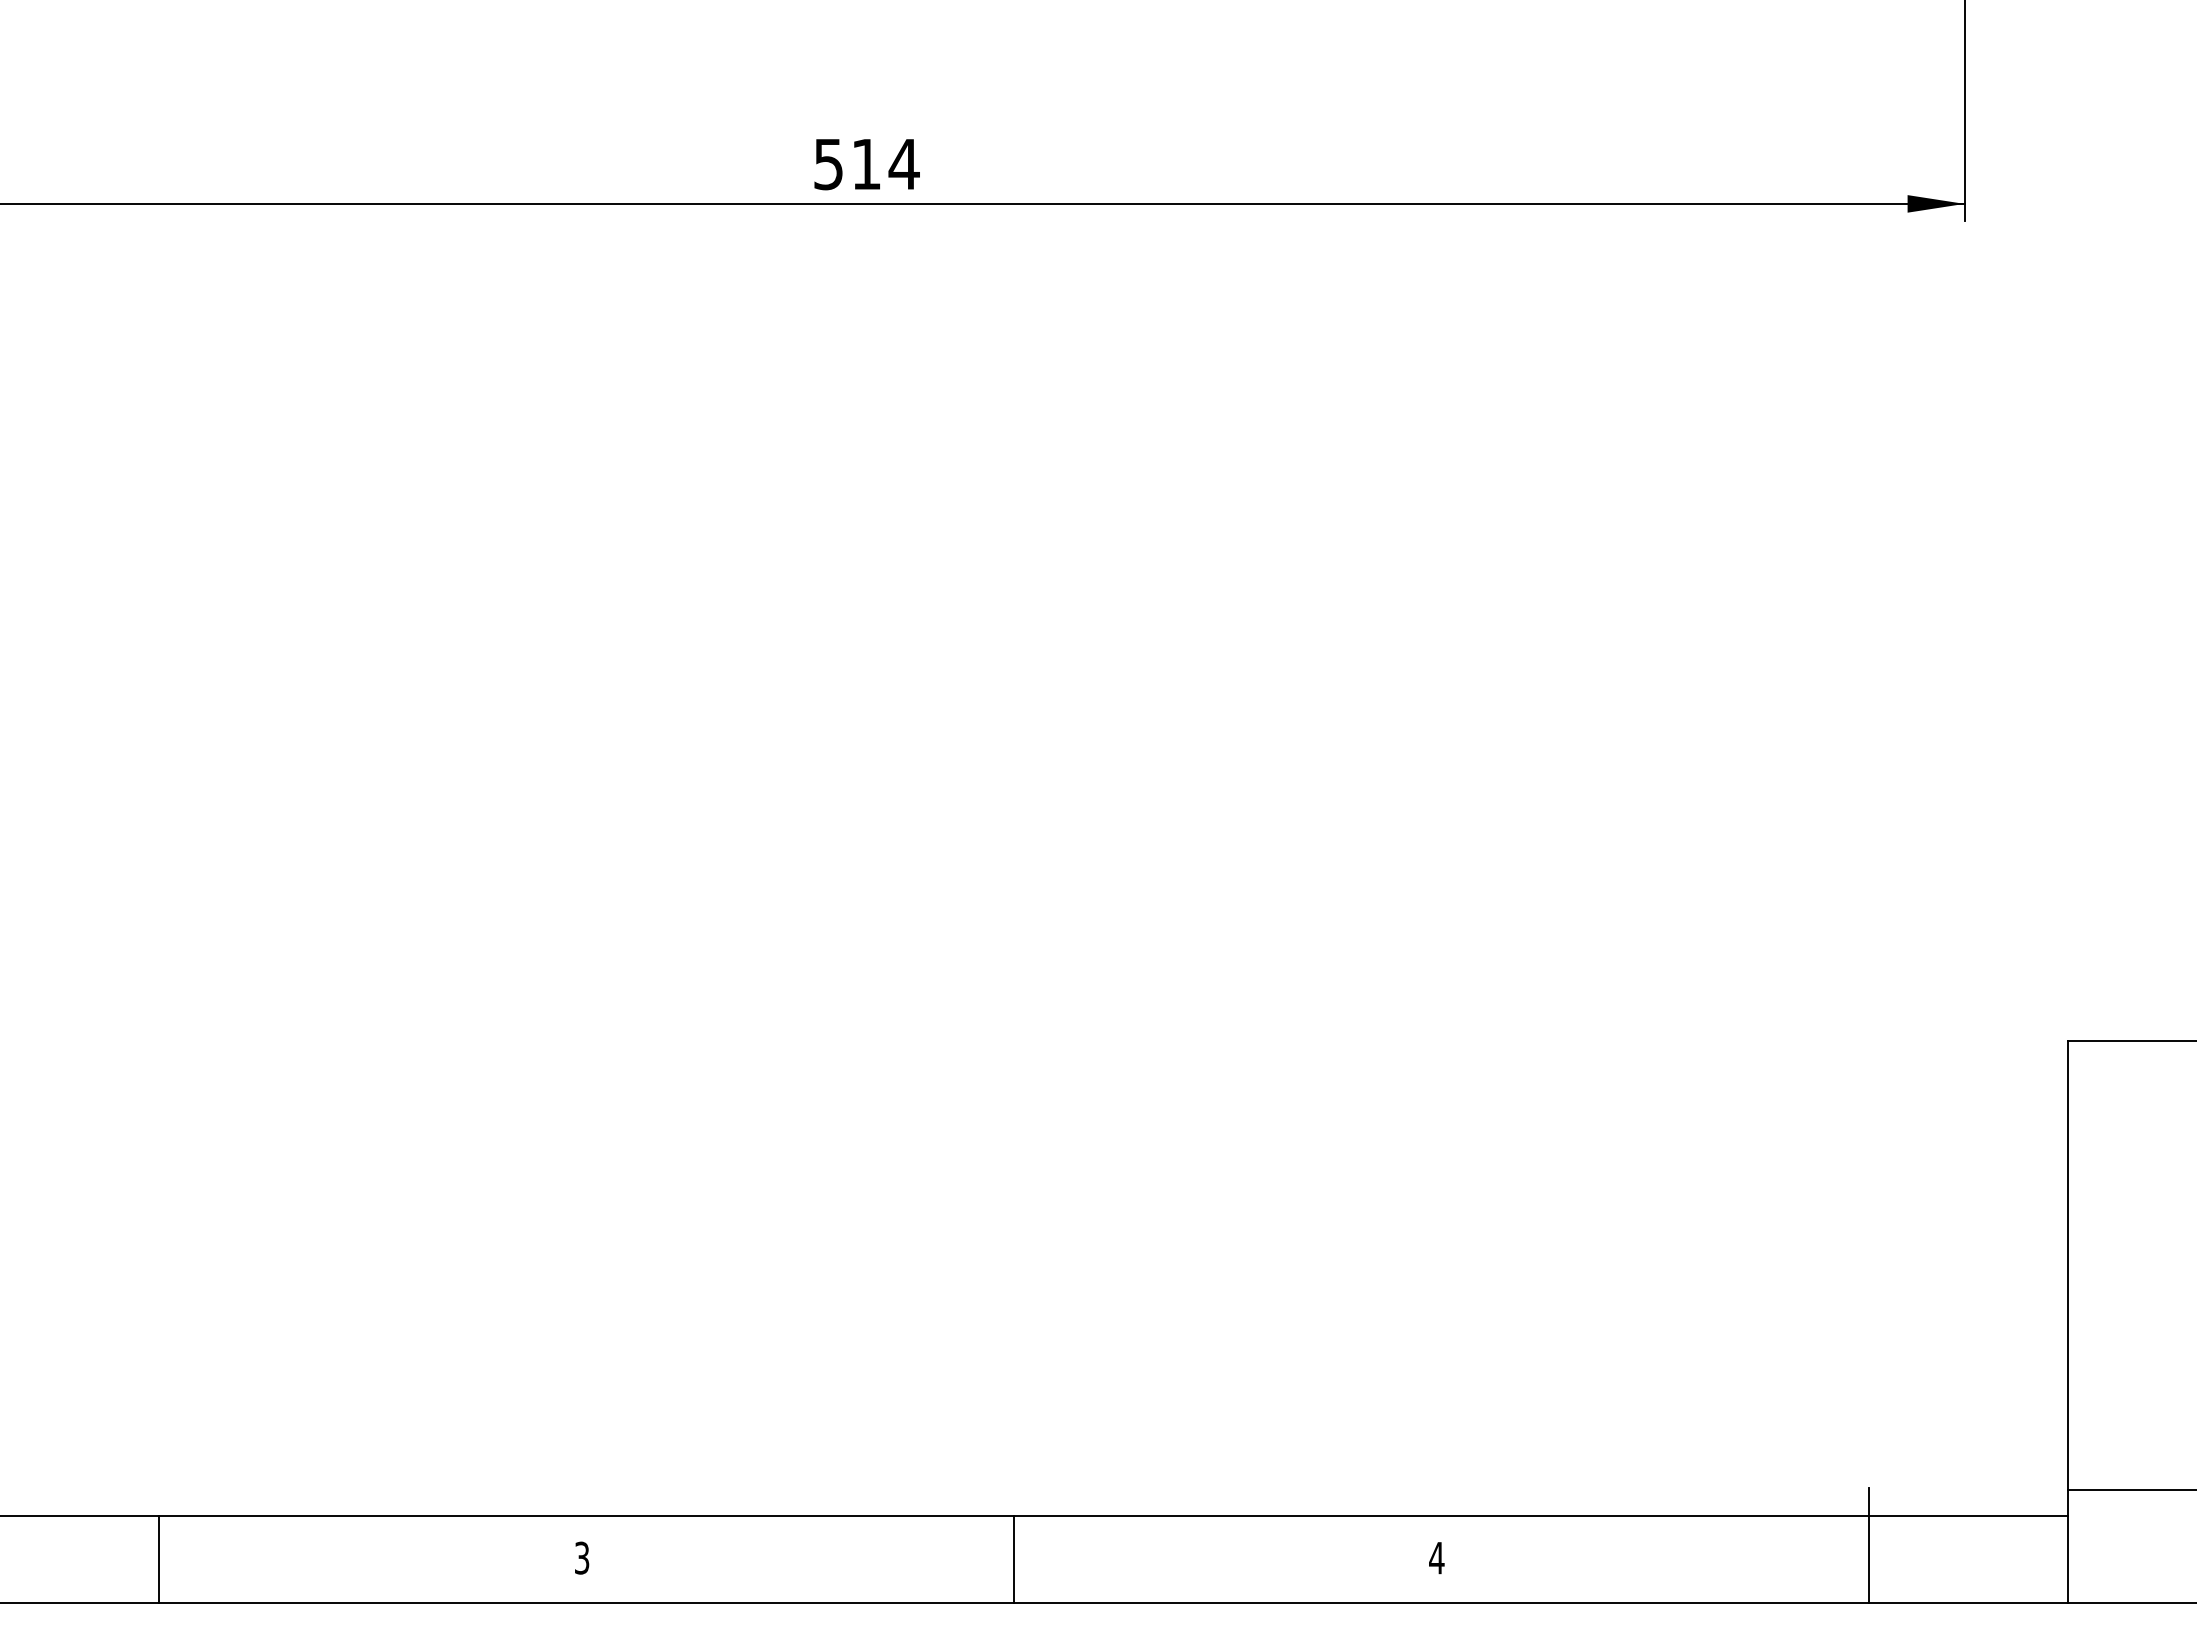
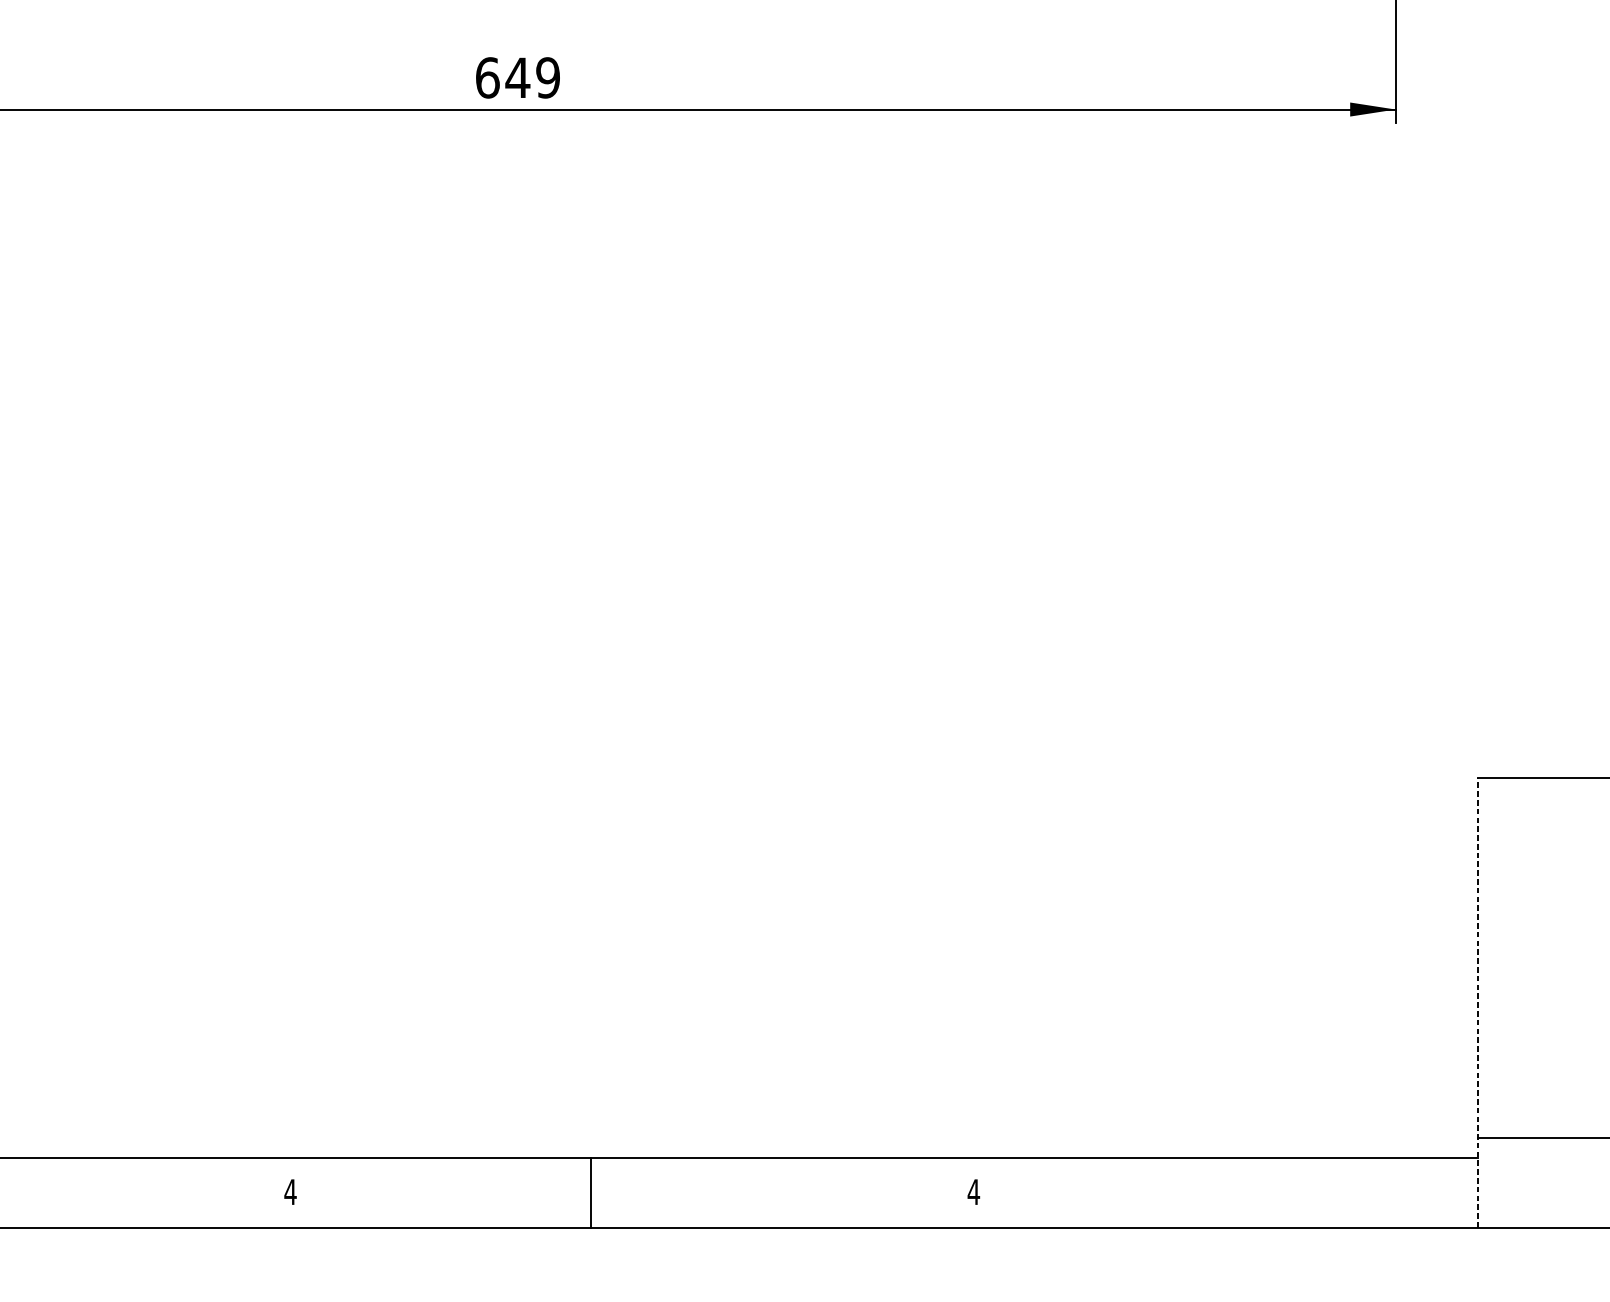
text: (866, 164) -> (517, 78), 514 -> 649
line: (2068, 1321) -> (1478, 1002), solid -> dashed
line: (1869, 1545) -> (1319, 1182), removed
text: (581, 1557) -> (290, 1191), 3 -> 4
line: (1014, 1558) -> (591, 1192), moved

